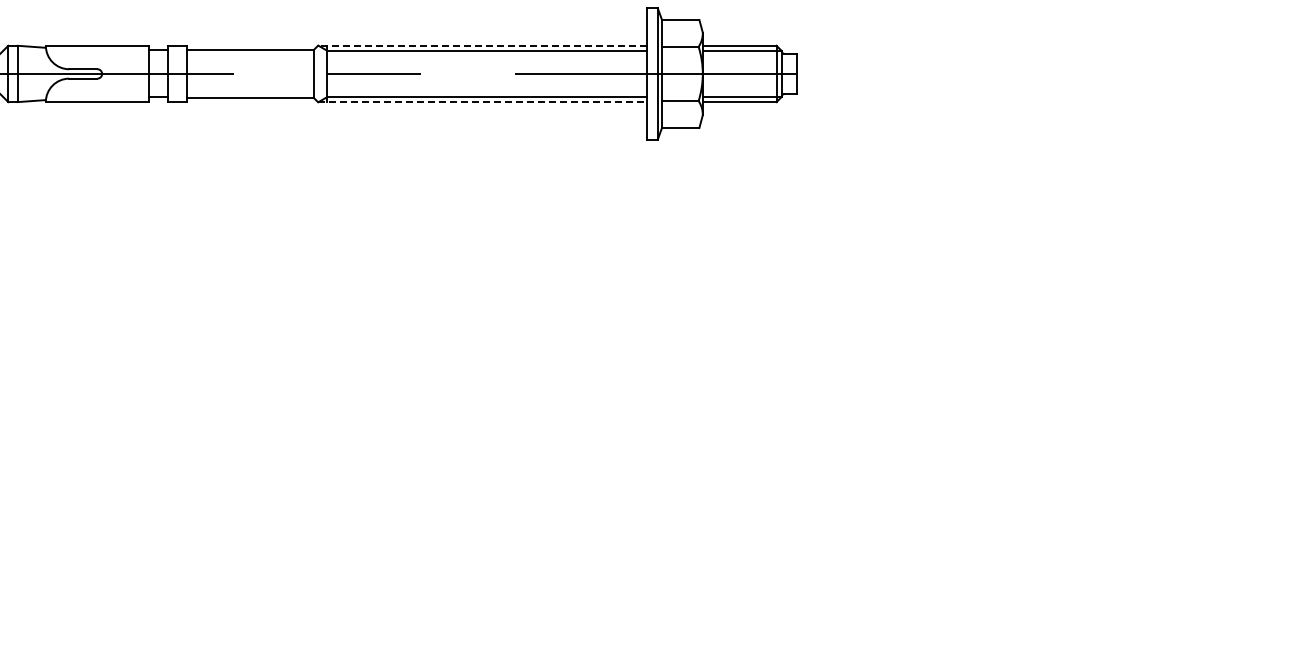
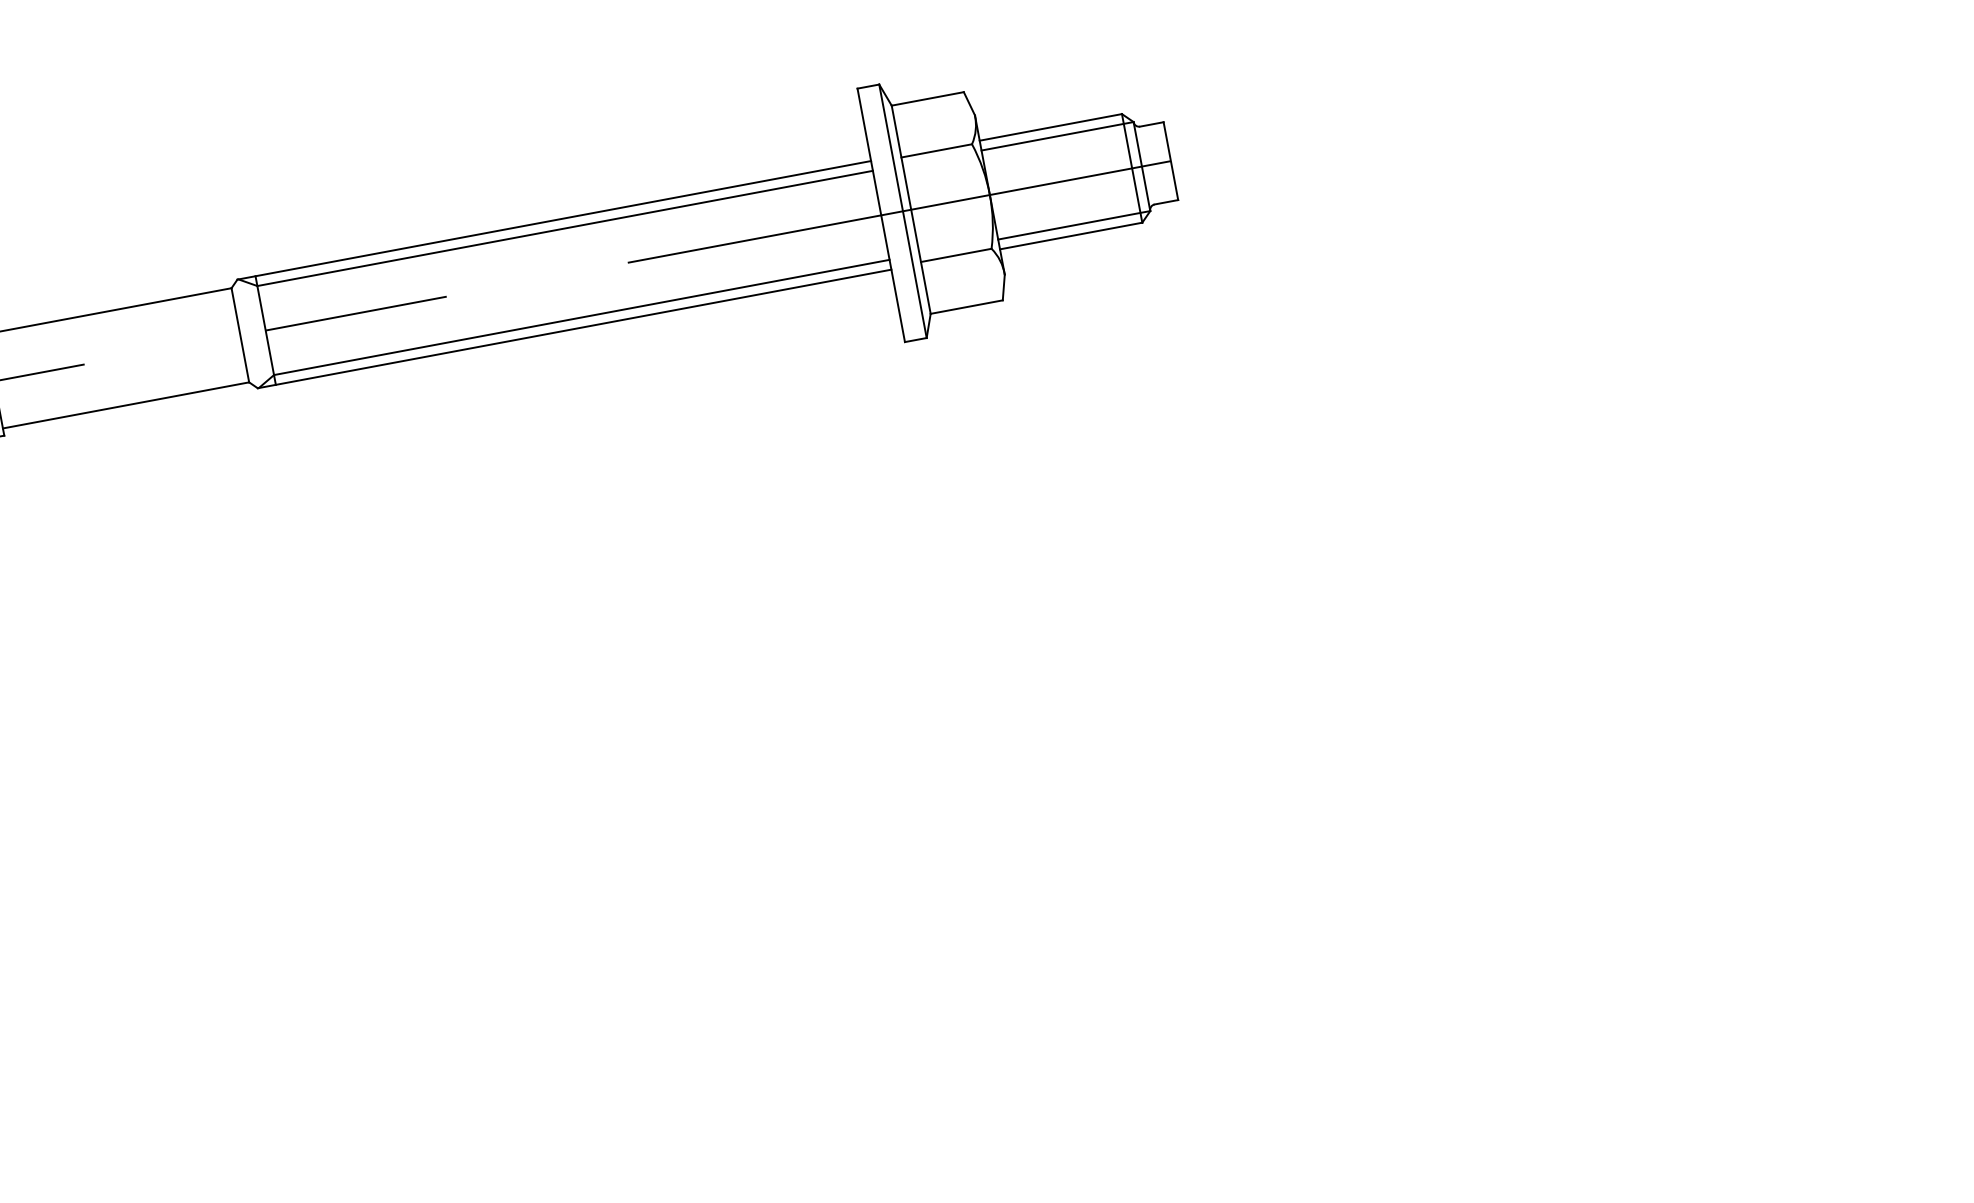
line: (481, 45) -> (552, 220), dashed -> solid
line: (482, 102) -> (575, 329), dashed -> solid

